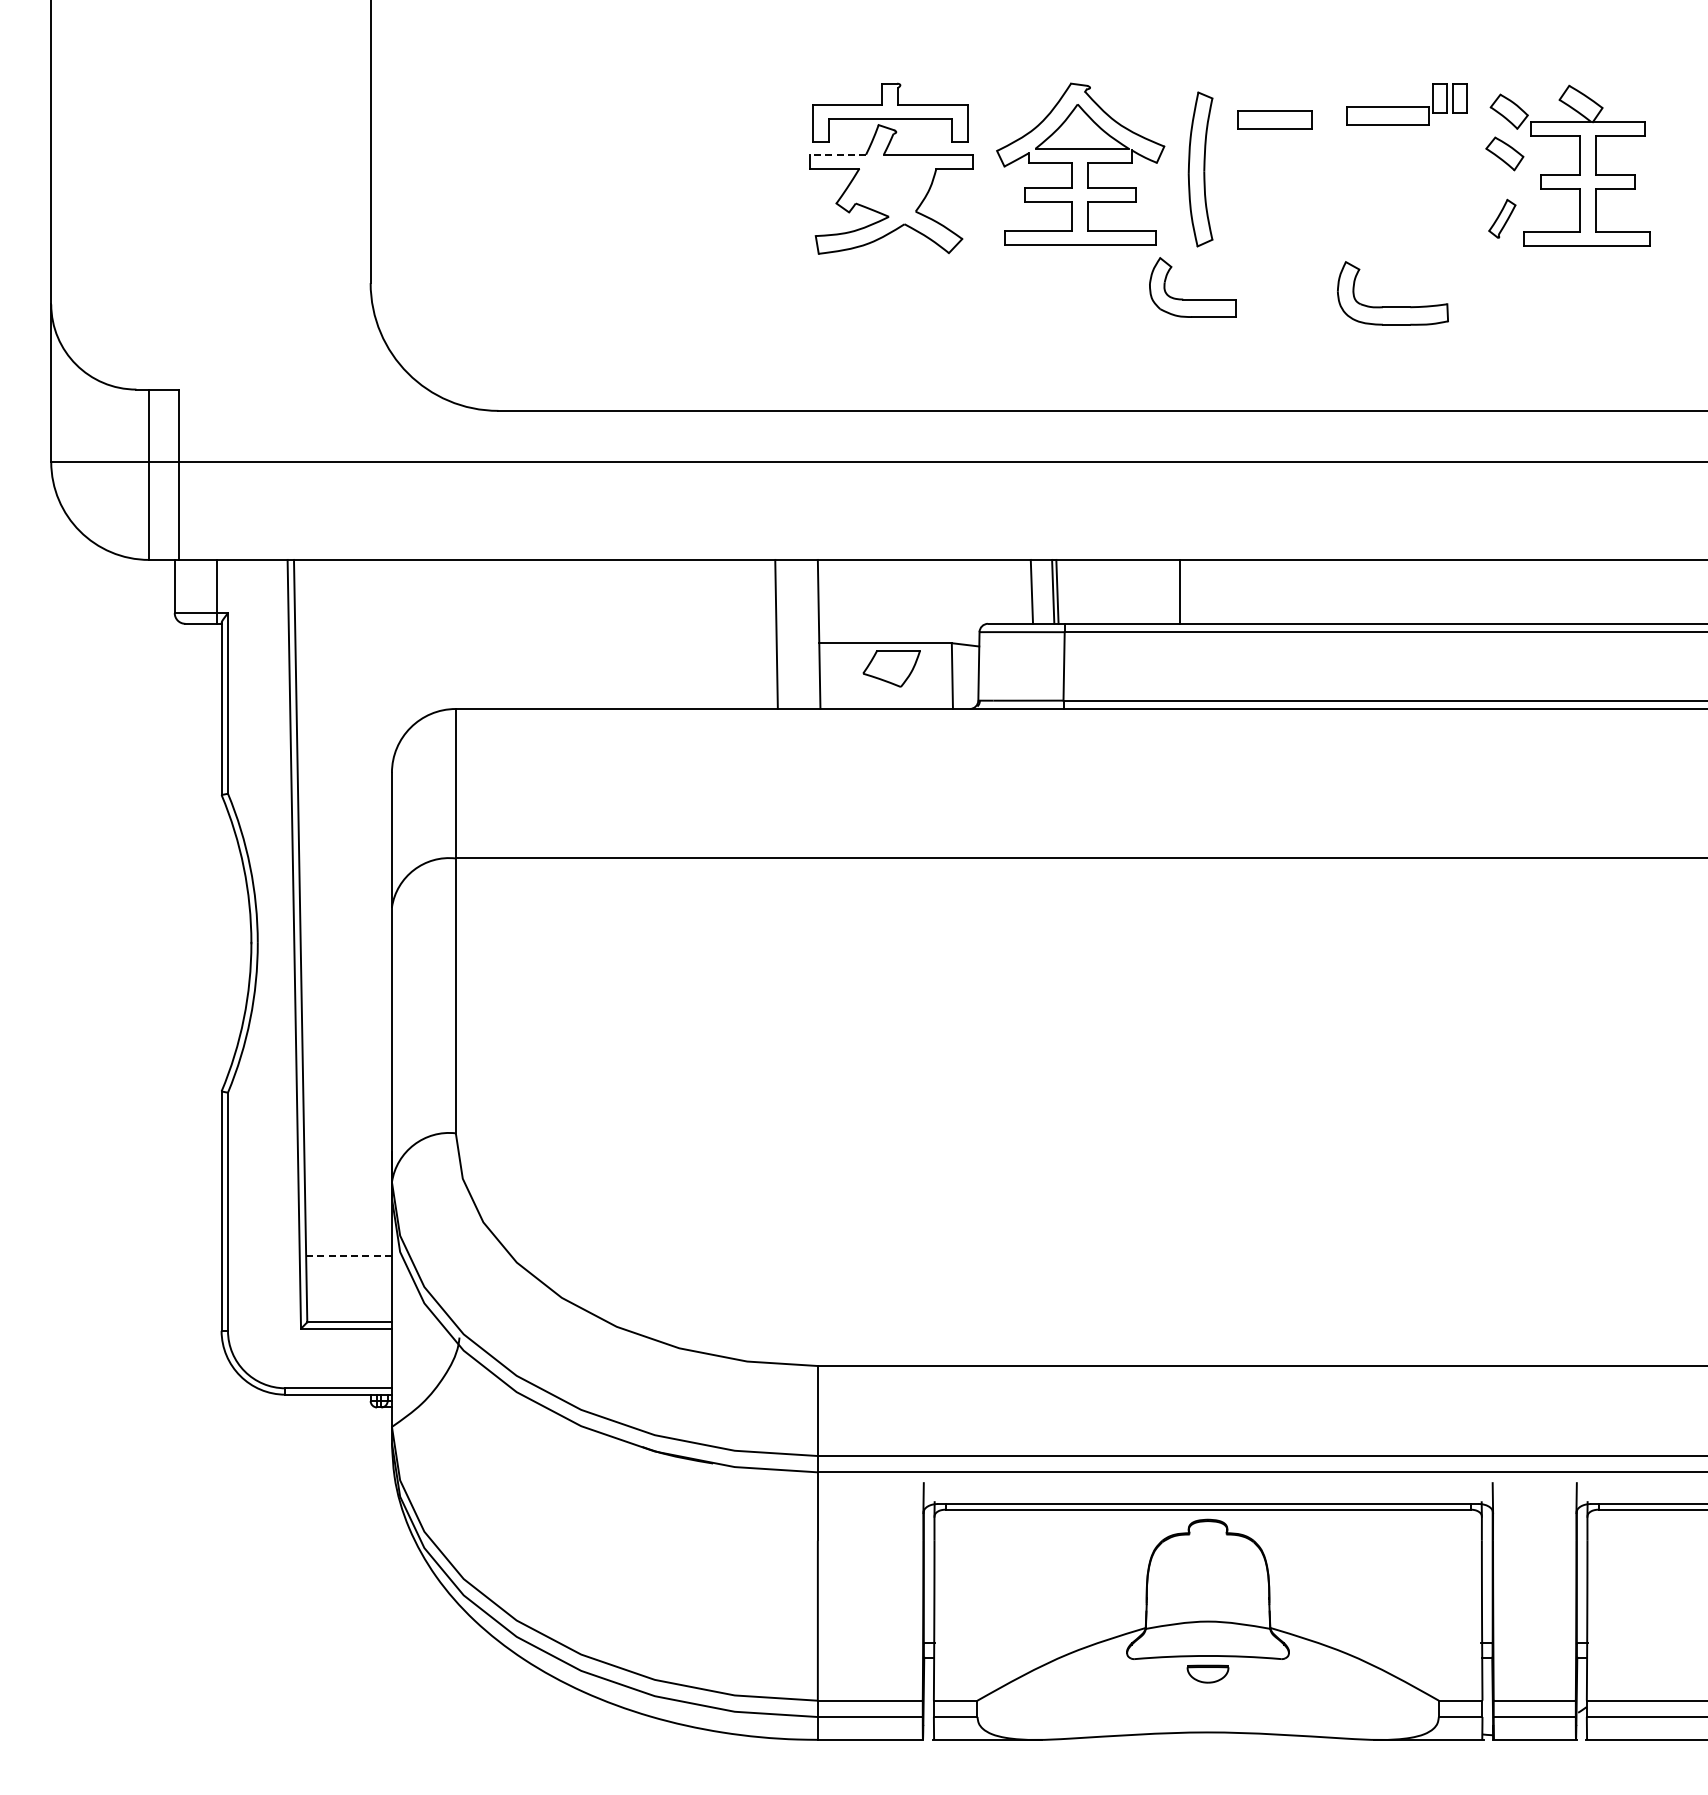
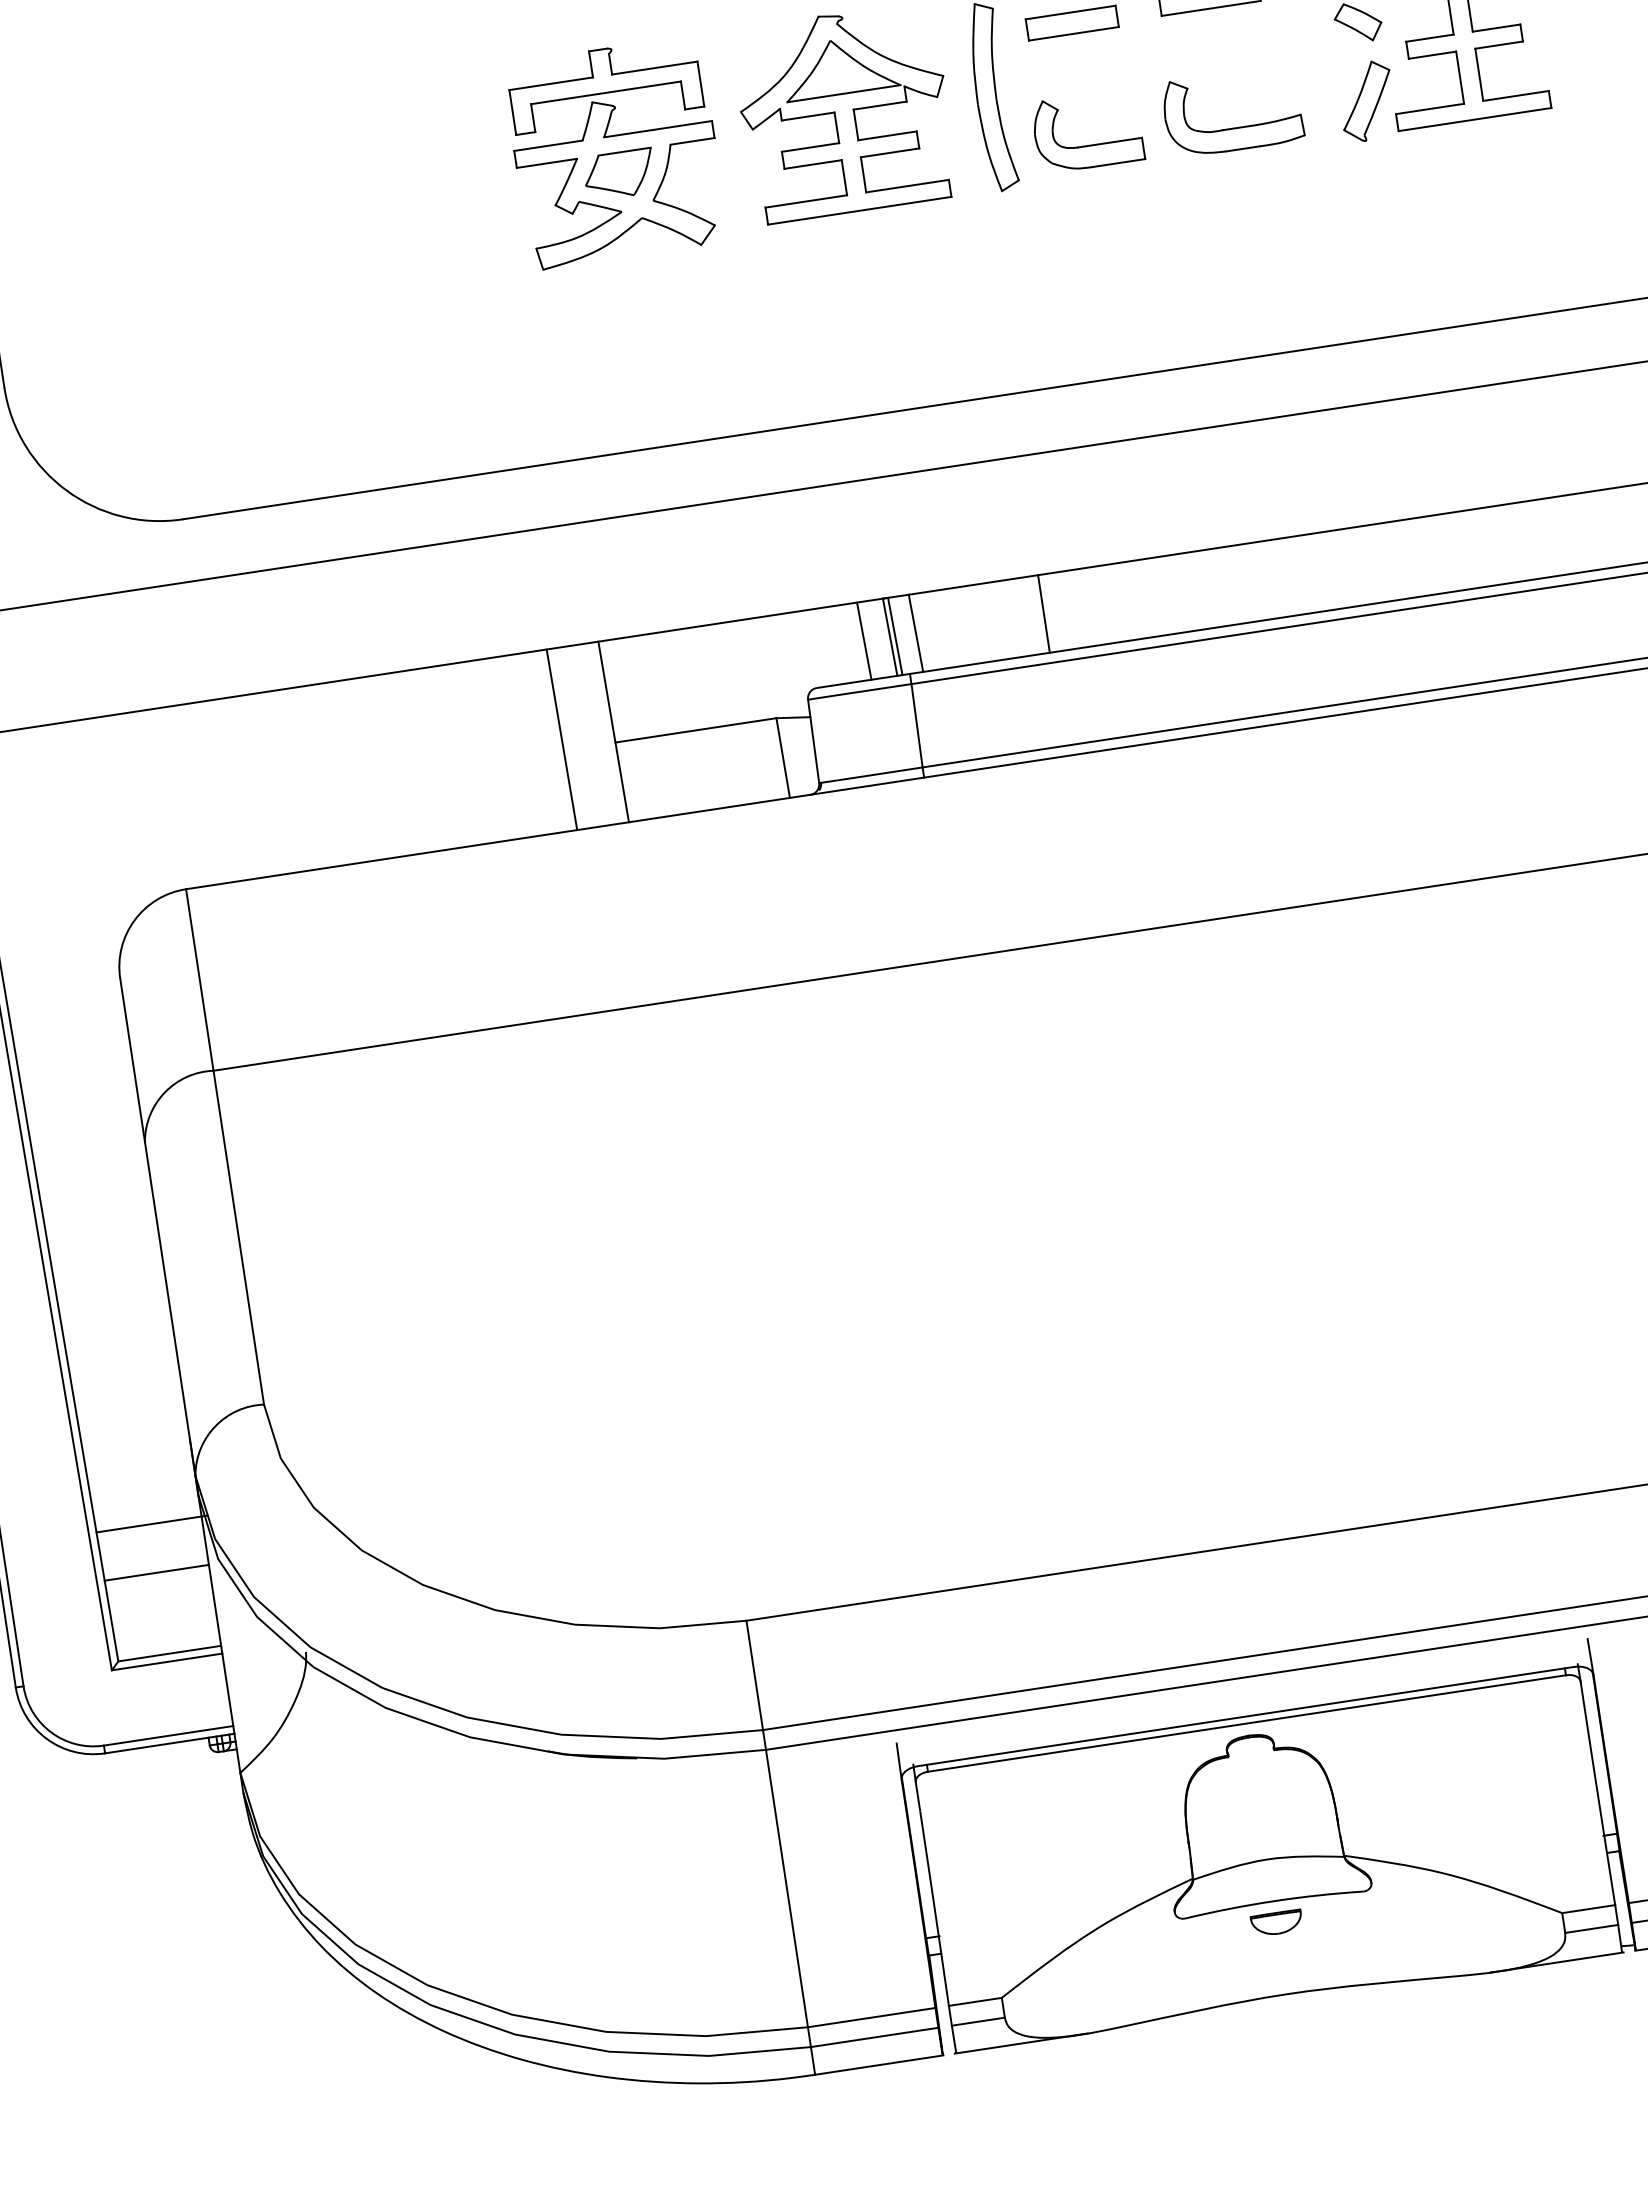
line: (837, 154) -> (547, 145), dashed -> solid
part: (1502, 218) -> (1367, 101), size x1.67
part: (1192, 299) -> (1089, 145), moved
part: (1392, 306) -> (1234, 127), moved
line: (1074, 591) -> (915, 632), added
part: (891, 668) -> (619, 174), moved
line: (351, 1215) -> (152, 1523), added
line: (349, 1255) -> (157, 1572), dashed -> solid

